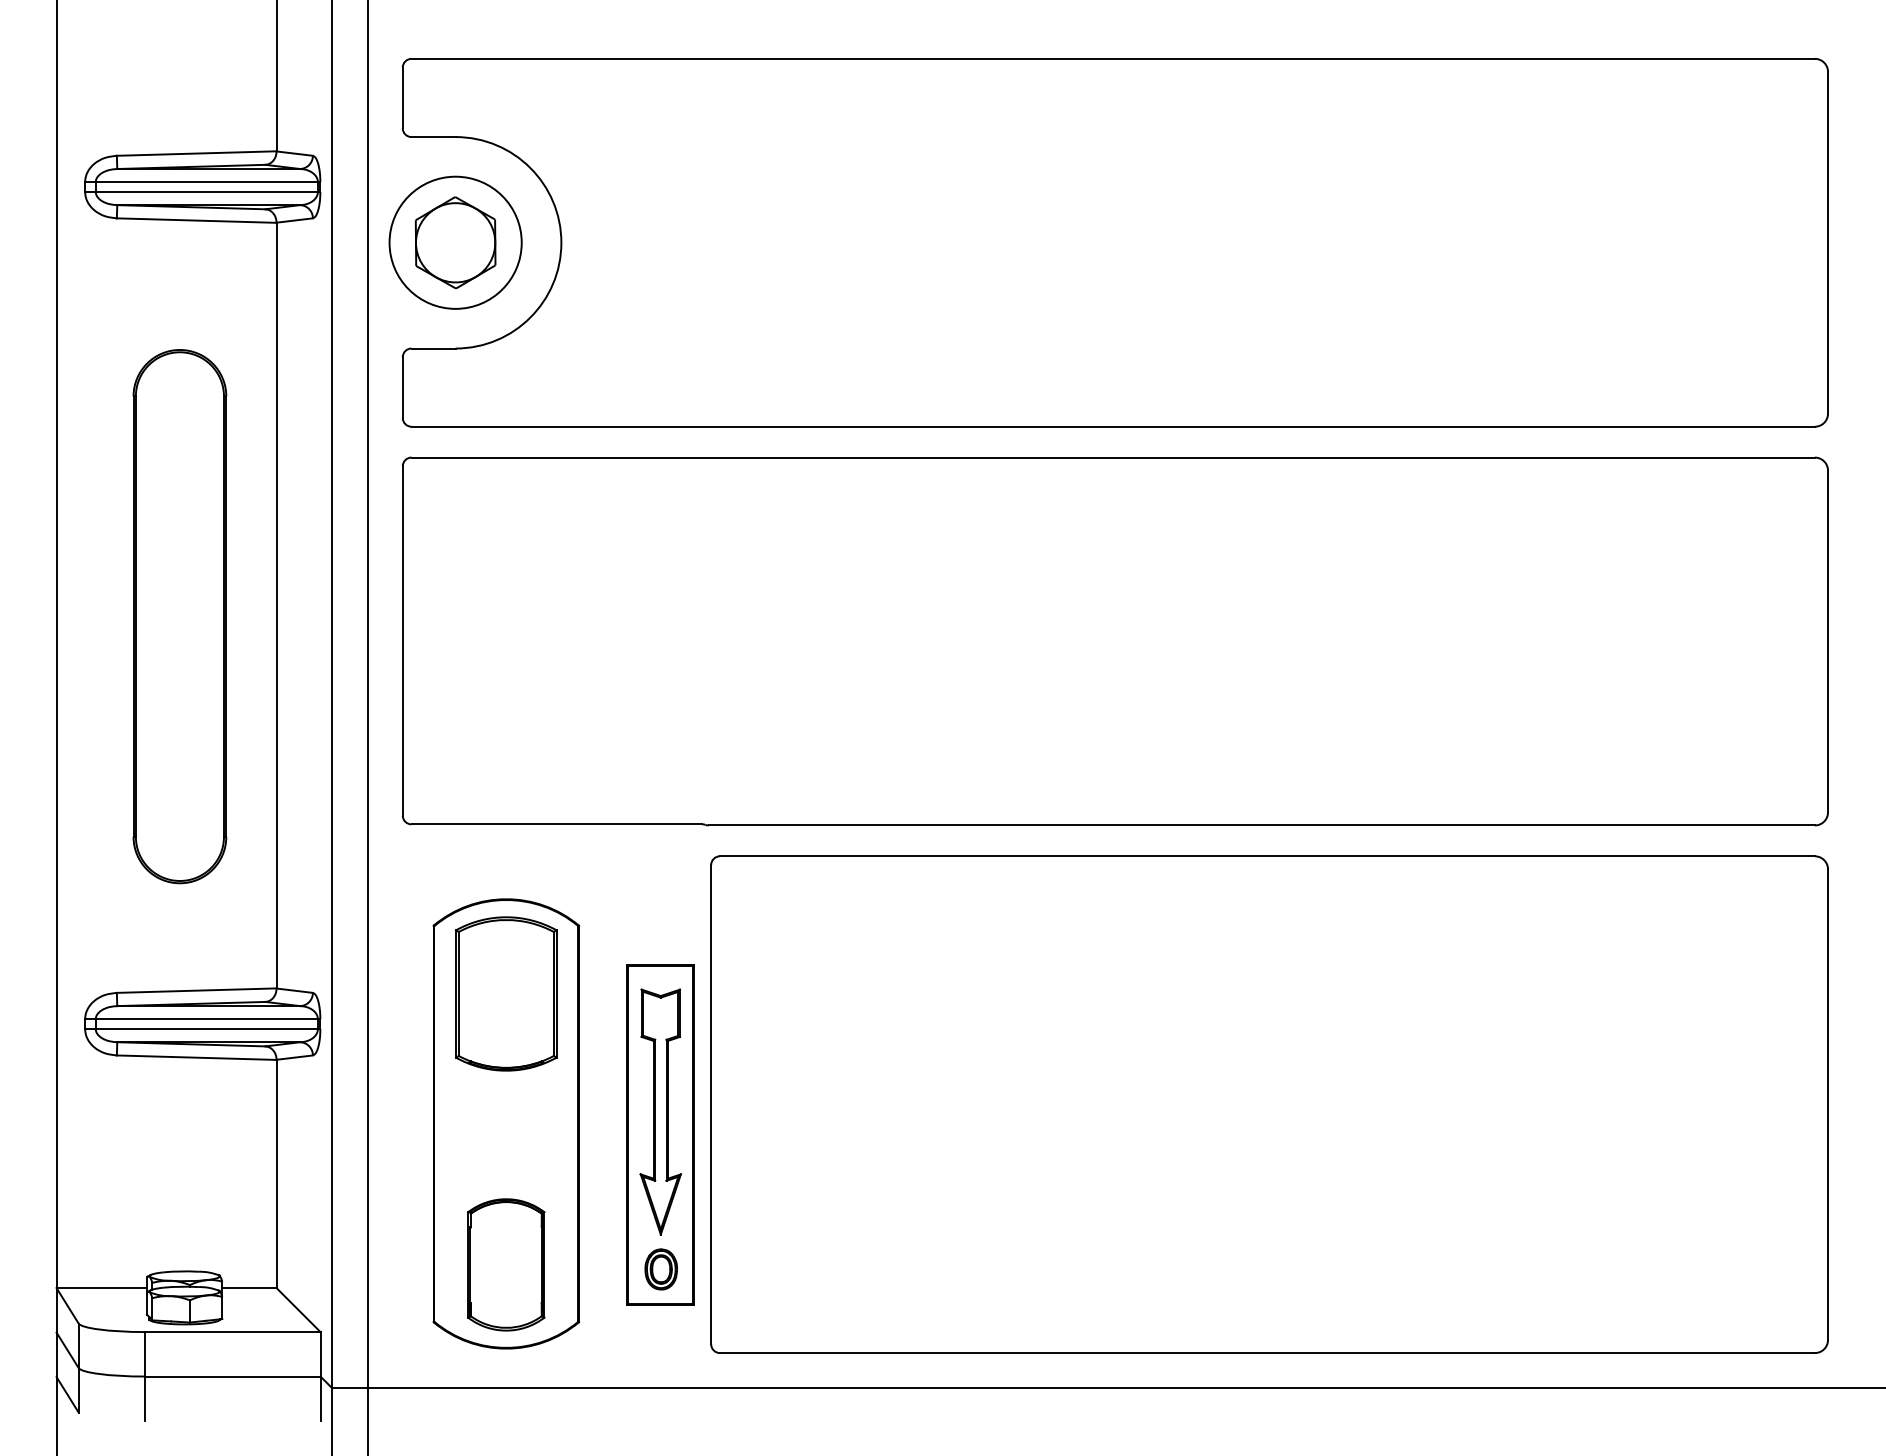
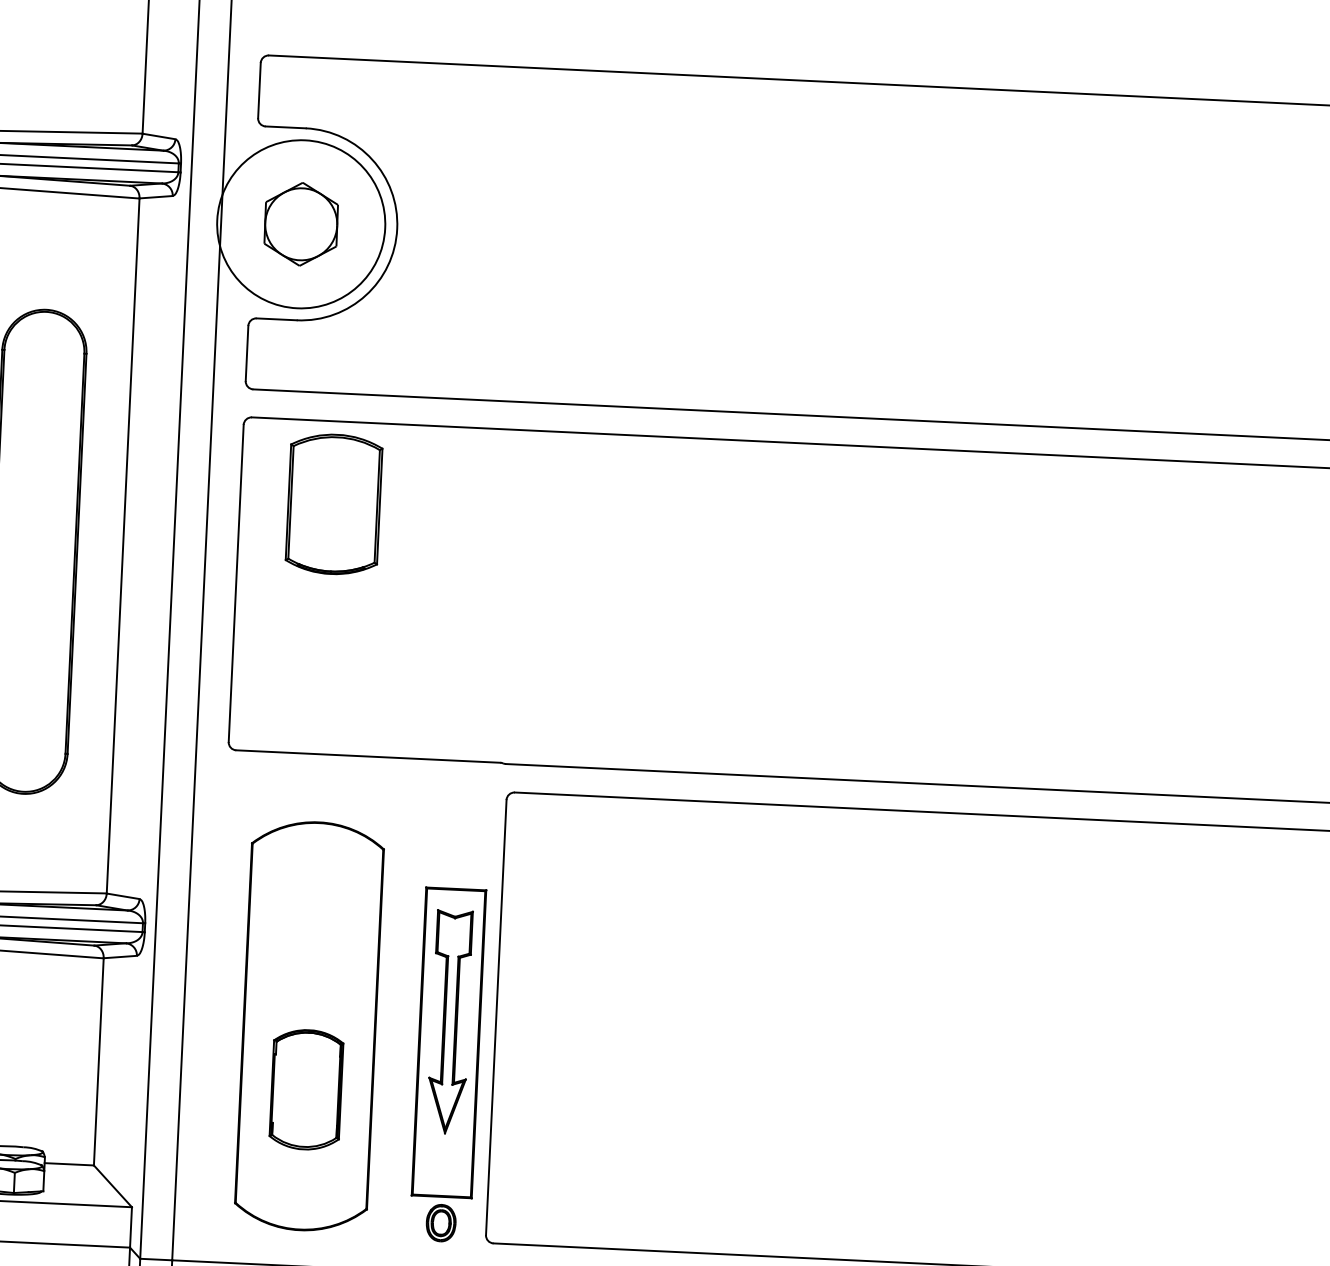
circle: (455, 242) -> (301, 224), size x1.4
part: (506, 993) -> (334, 503), moved
part: (506, 1264) -> (306, 1089), moved
part: (660, 1269) -> (440, 1223), moved

